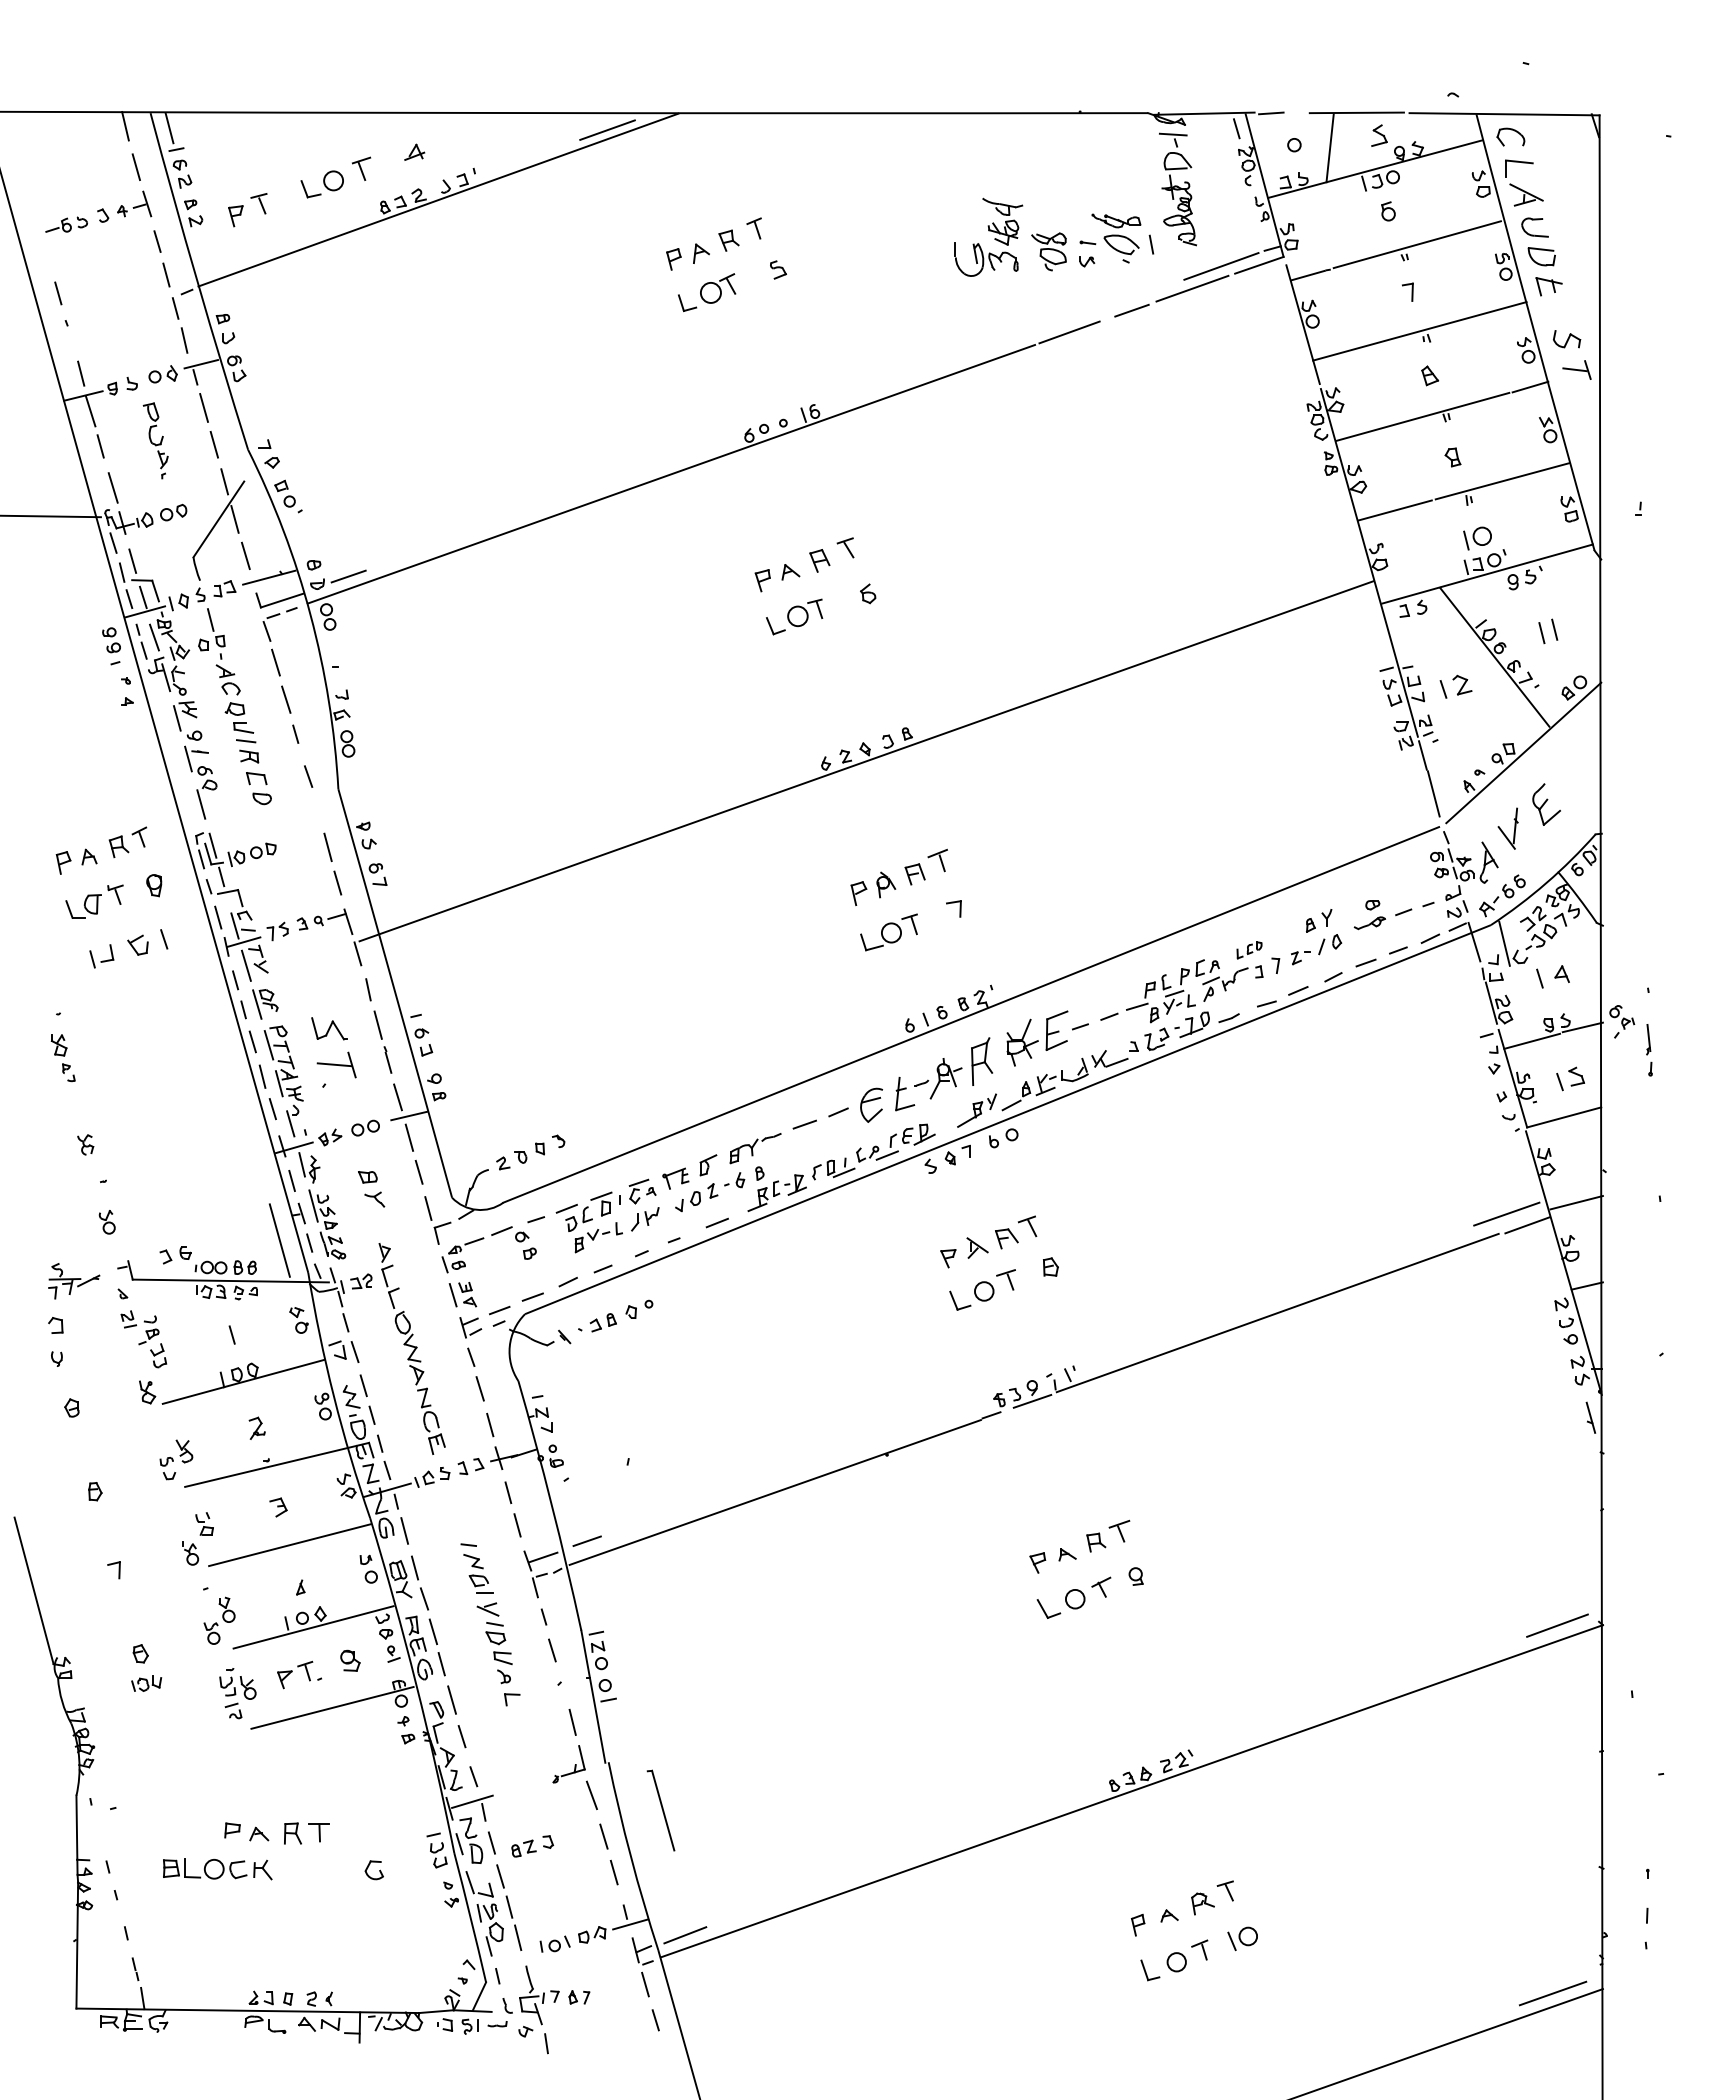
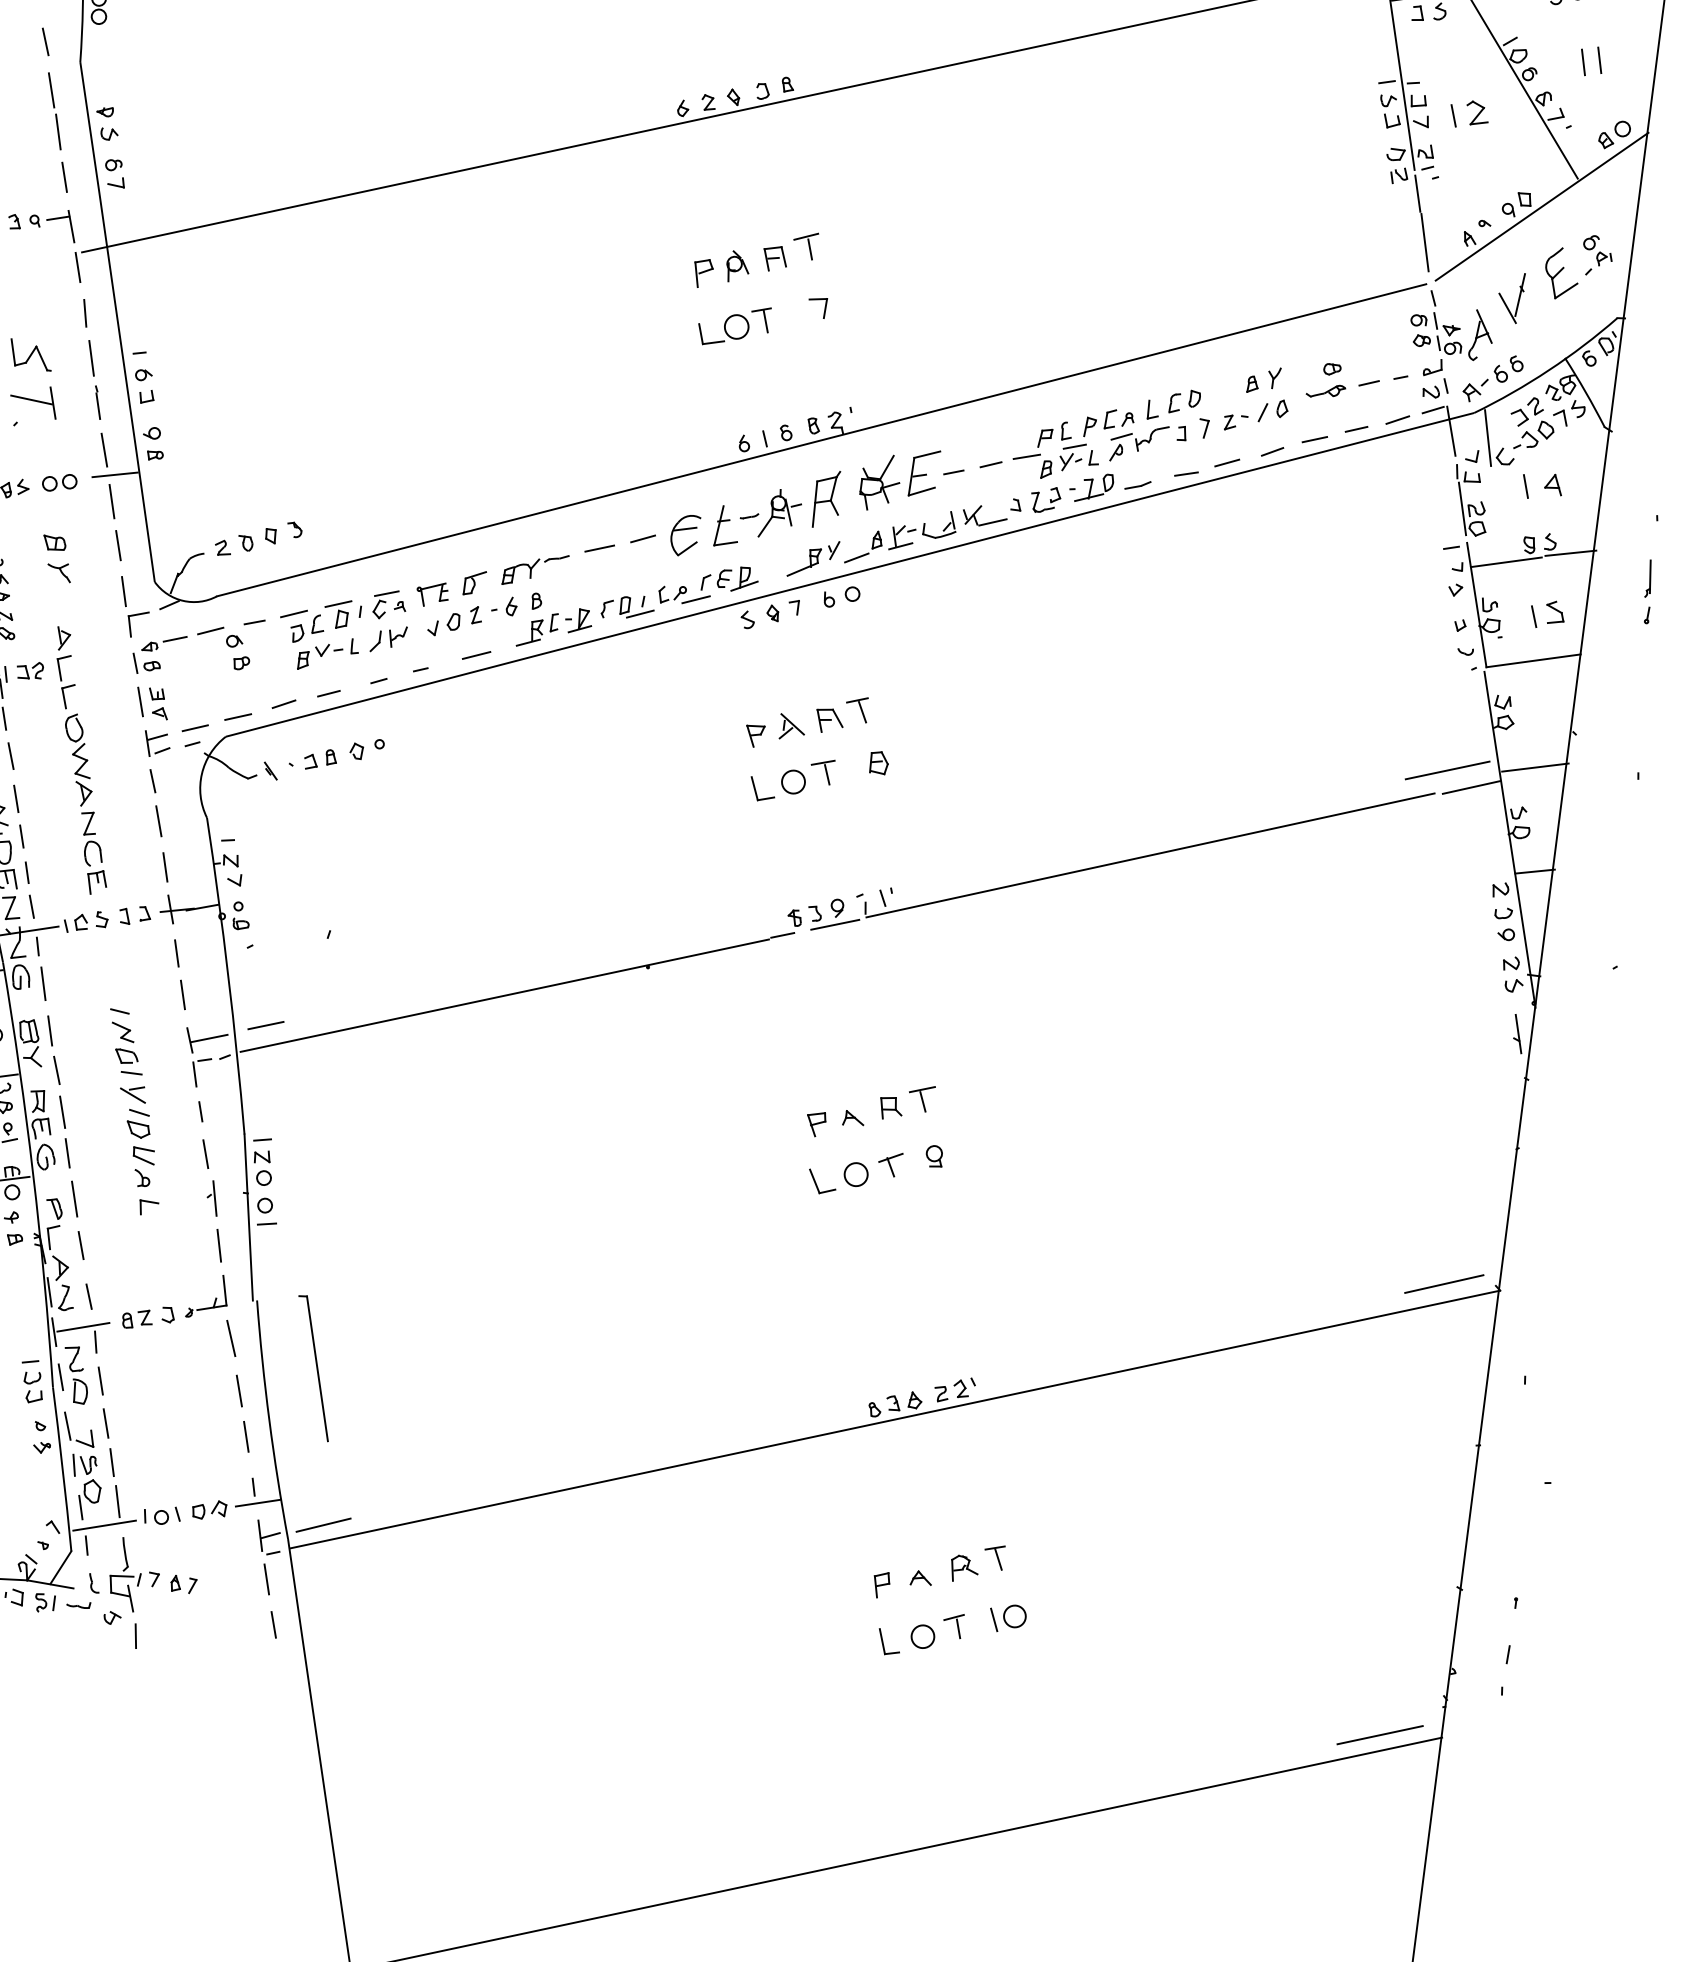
line: (318, 814) -> (51, 90), added
part: (1249, 950) -> (1173, 405), size x1.67
part: (1622, 1021) -> (1597, 255), moved
line: (564, 1684) -> (215, 1197), added
part: (660, 1810) -> (313, 1367), size x1.43
part: (532, 1846) -> (148, 1317), moved
line: (509, 1958) -> (103, 1525), added

